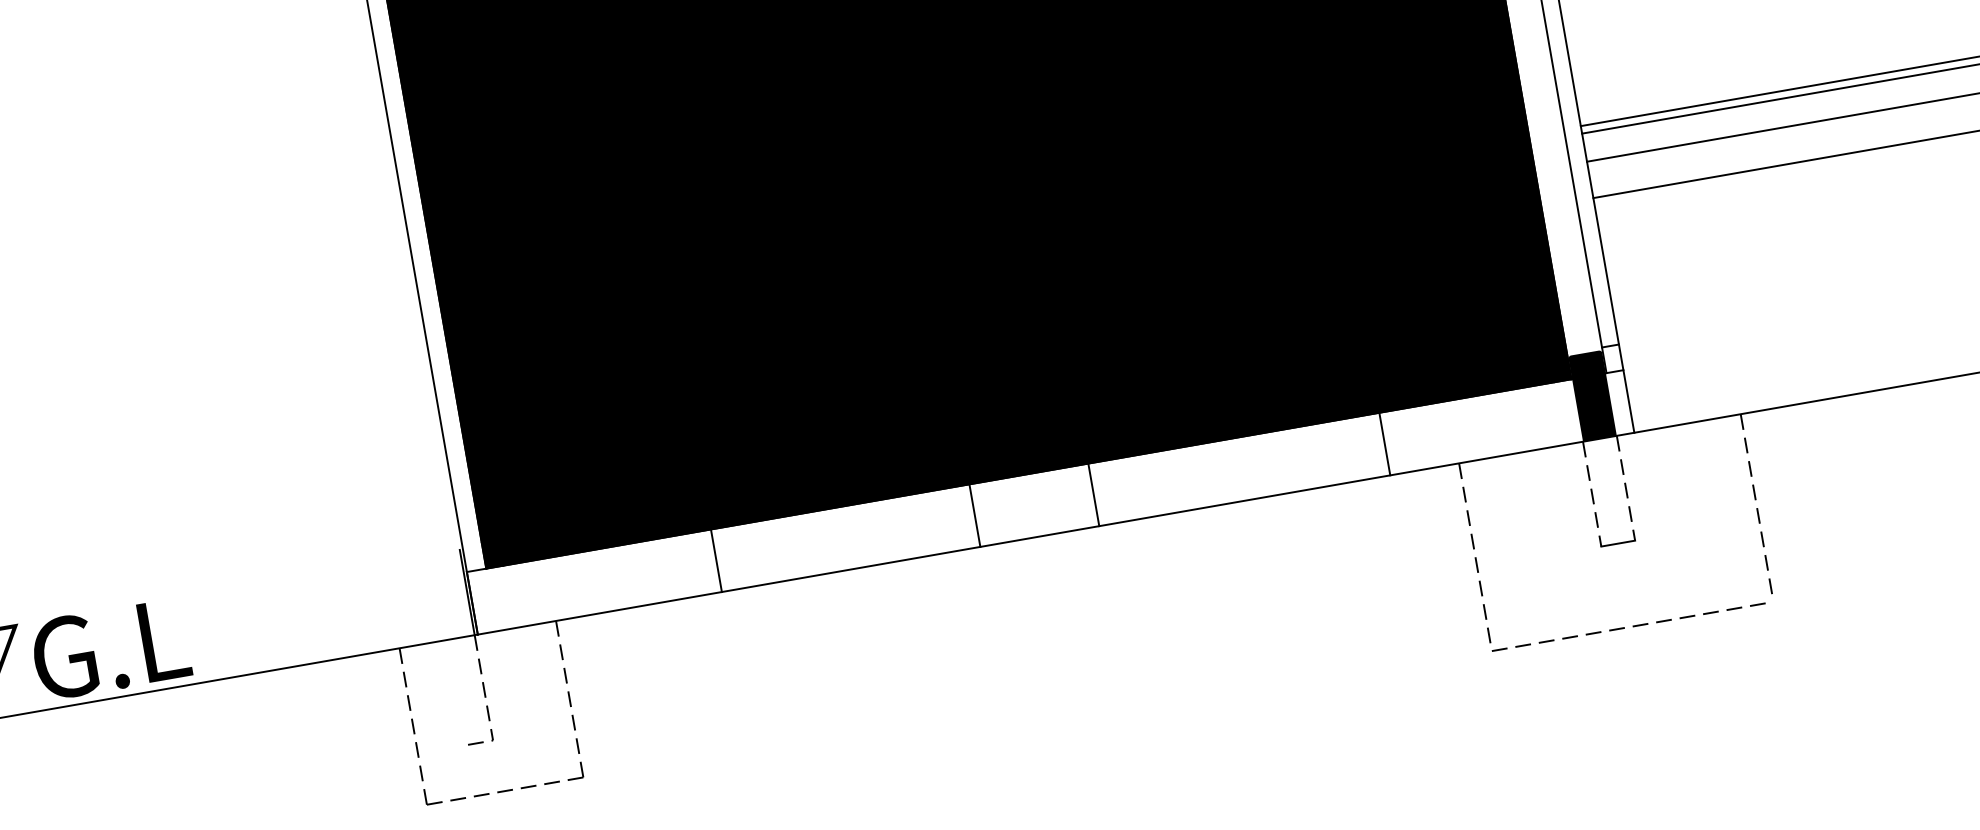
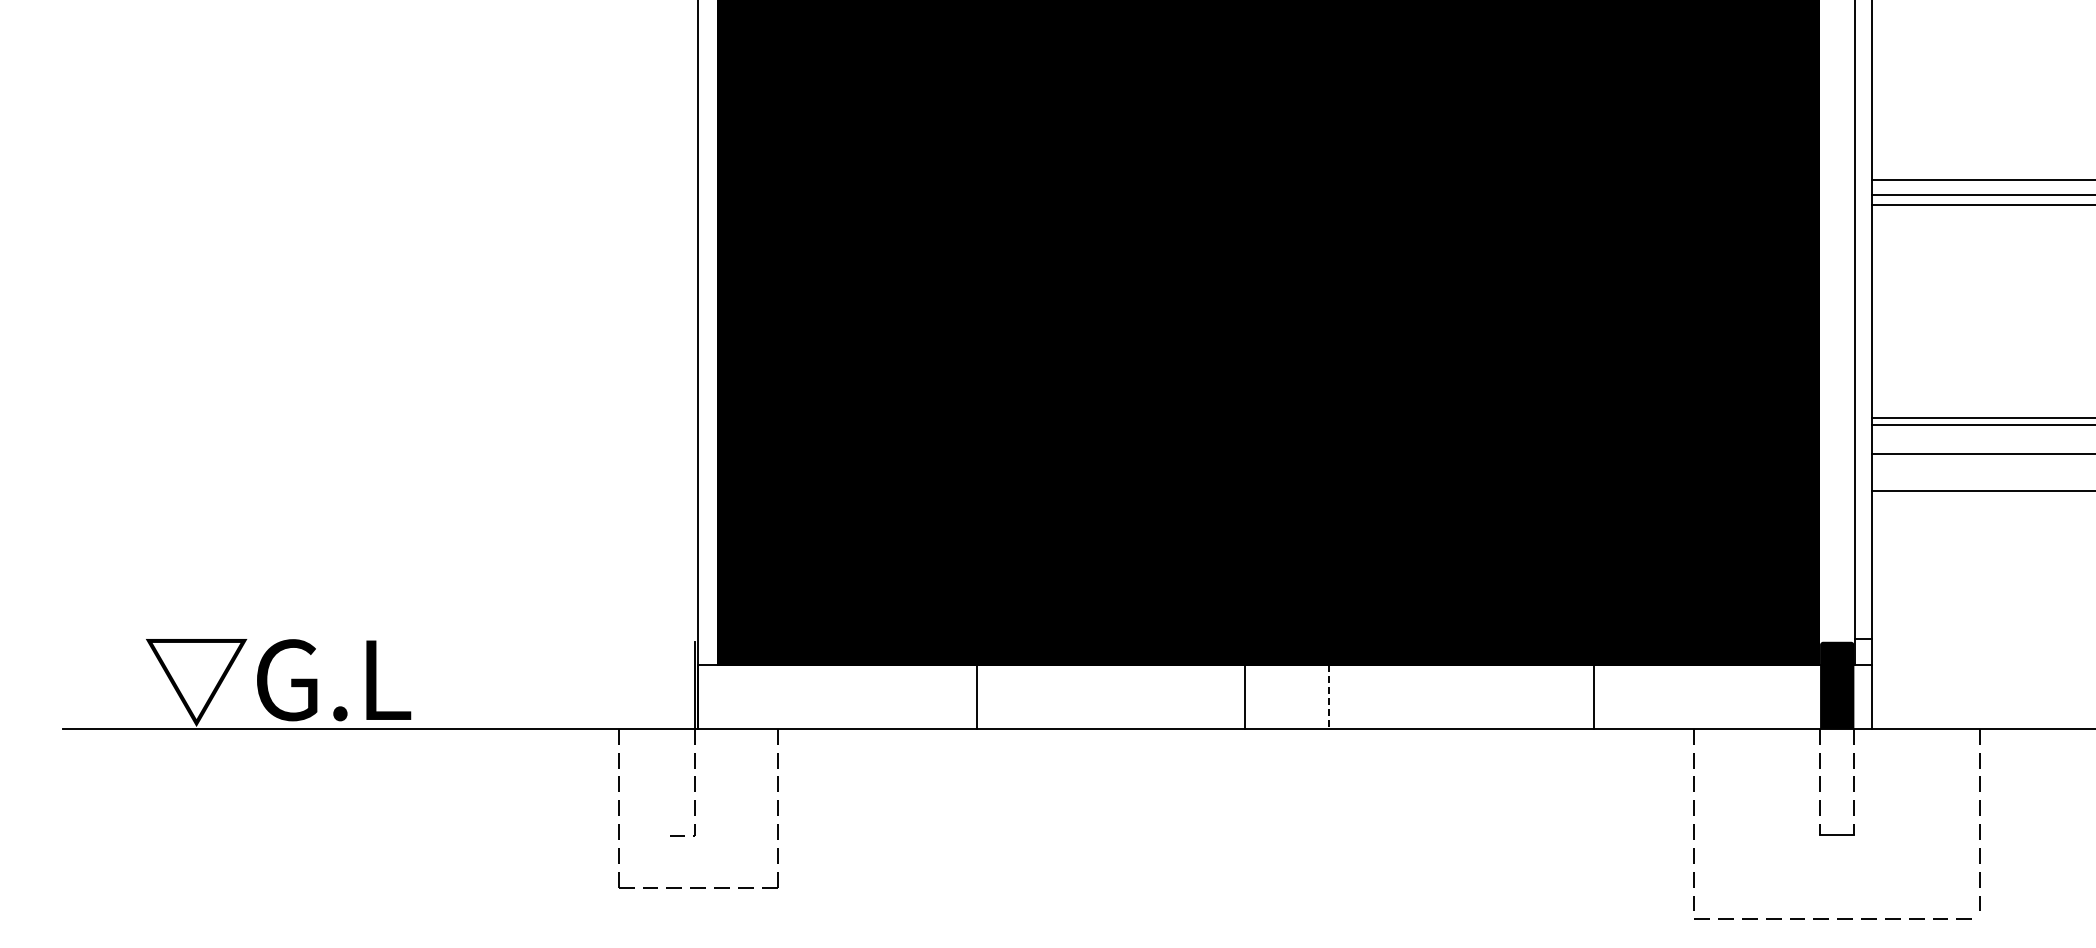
line: (1384, 443) -> (1594, 696), moved
line: (1093, 495) -> (1328, 697), solid -> dashed
line: (975, 515) -> (1245, 696), moved
line: (715, 560) -> (976, 696), moved

